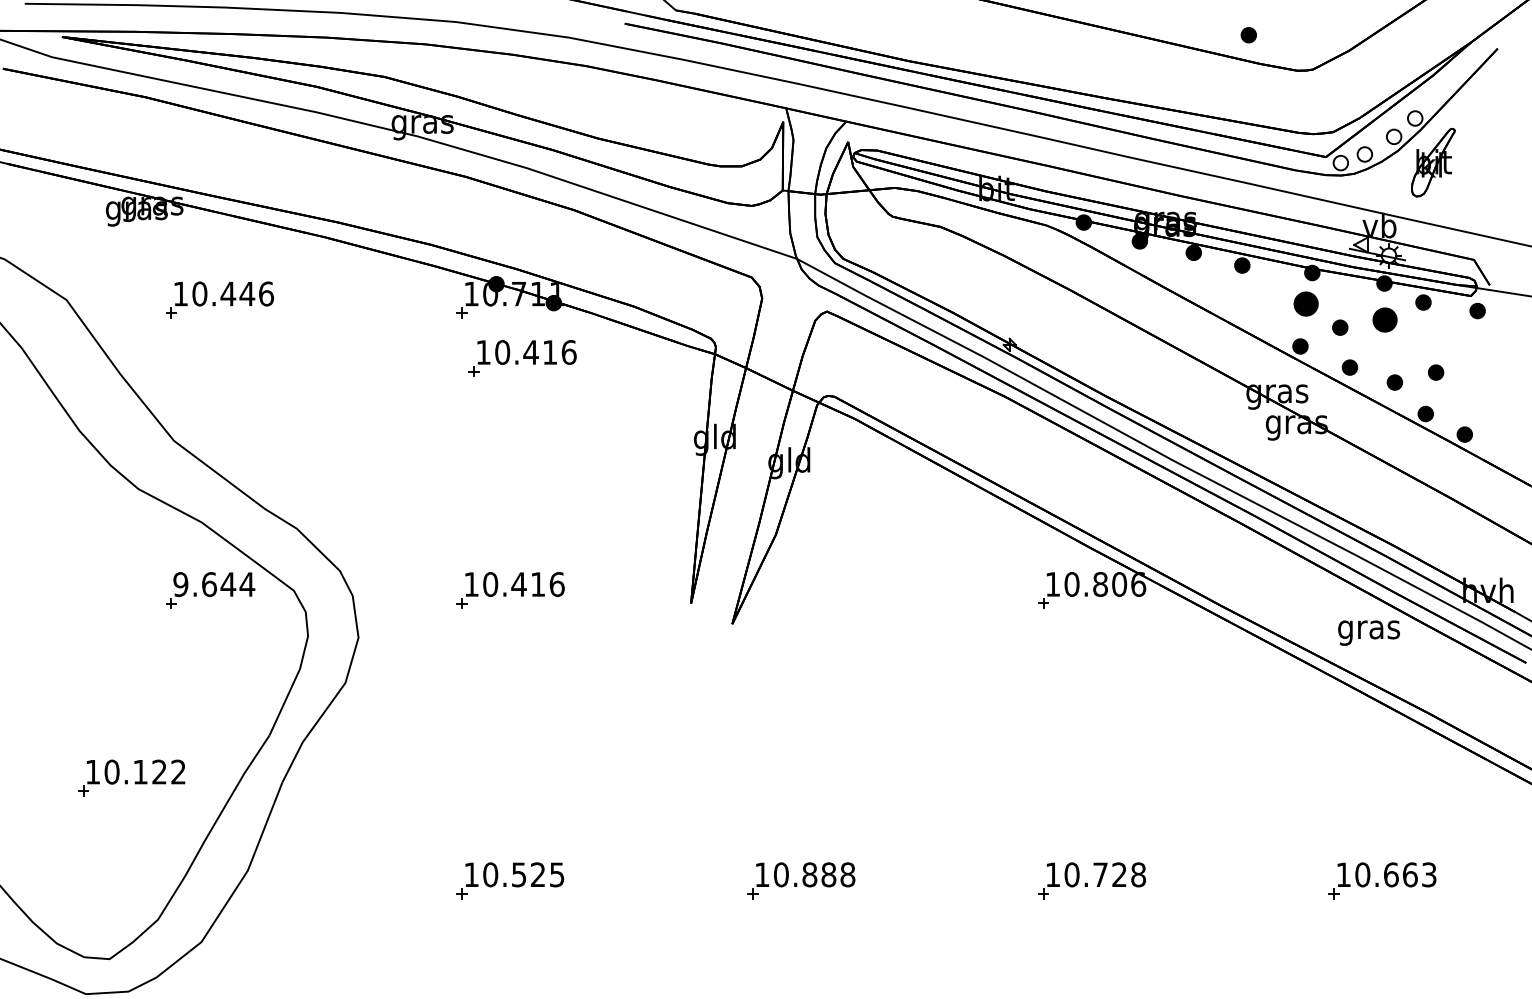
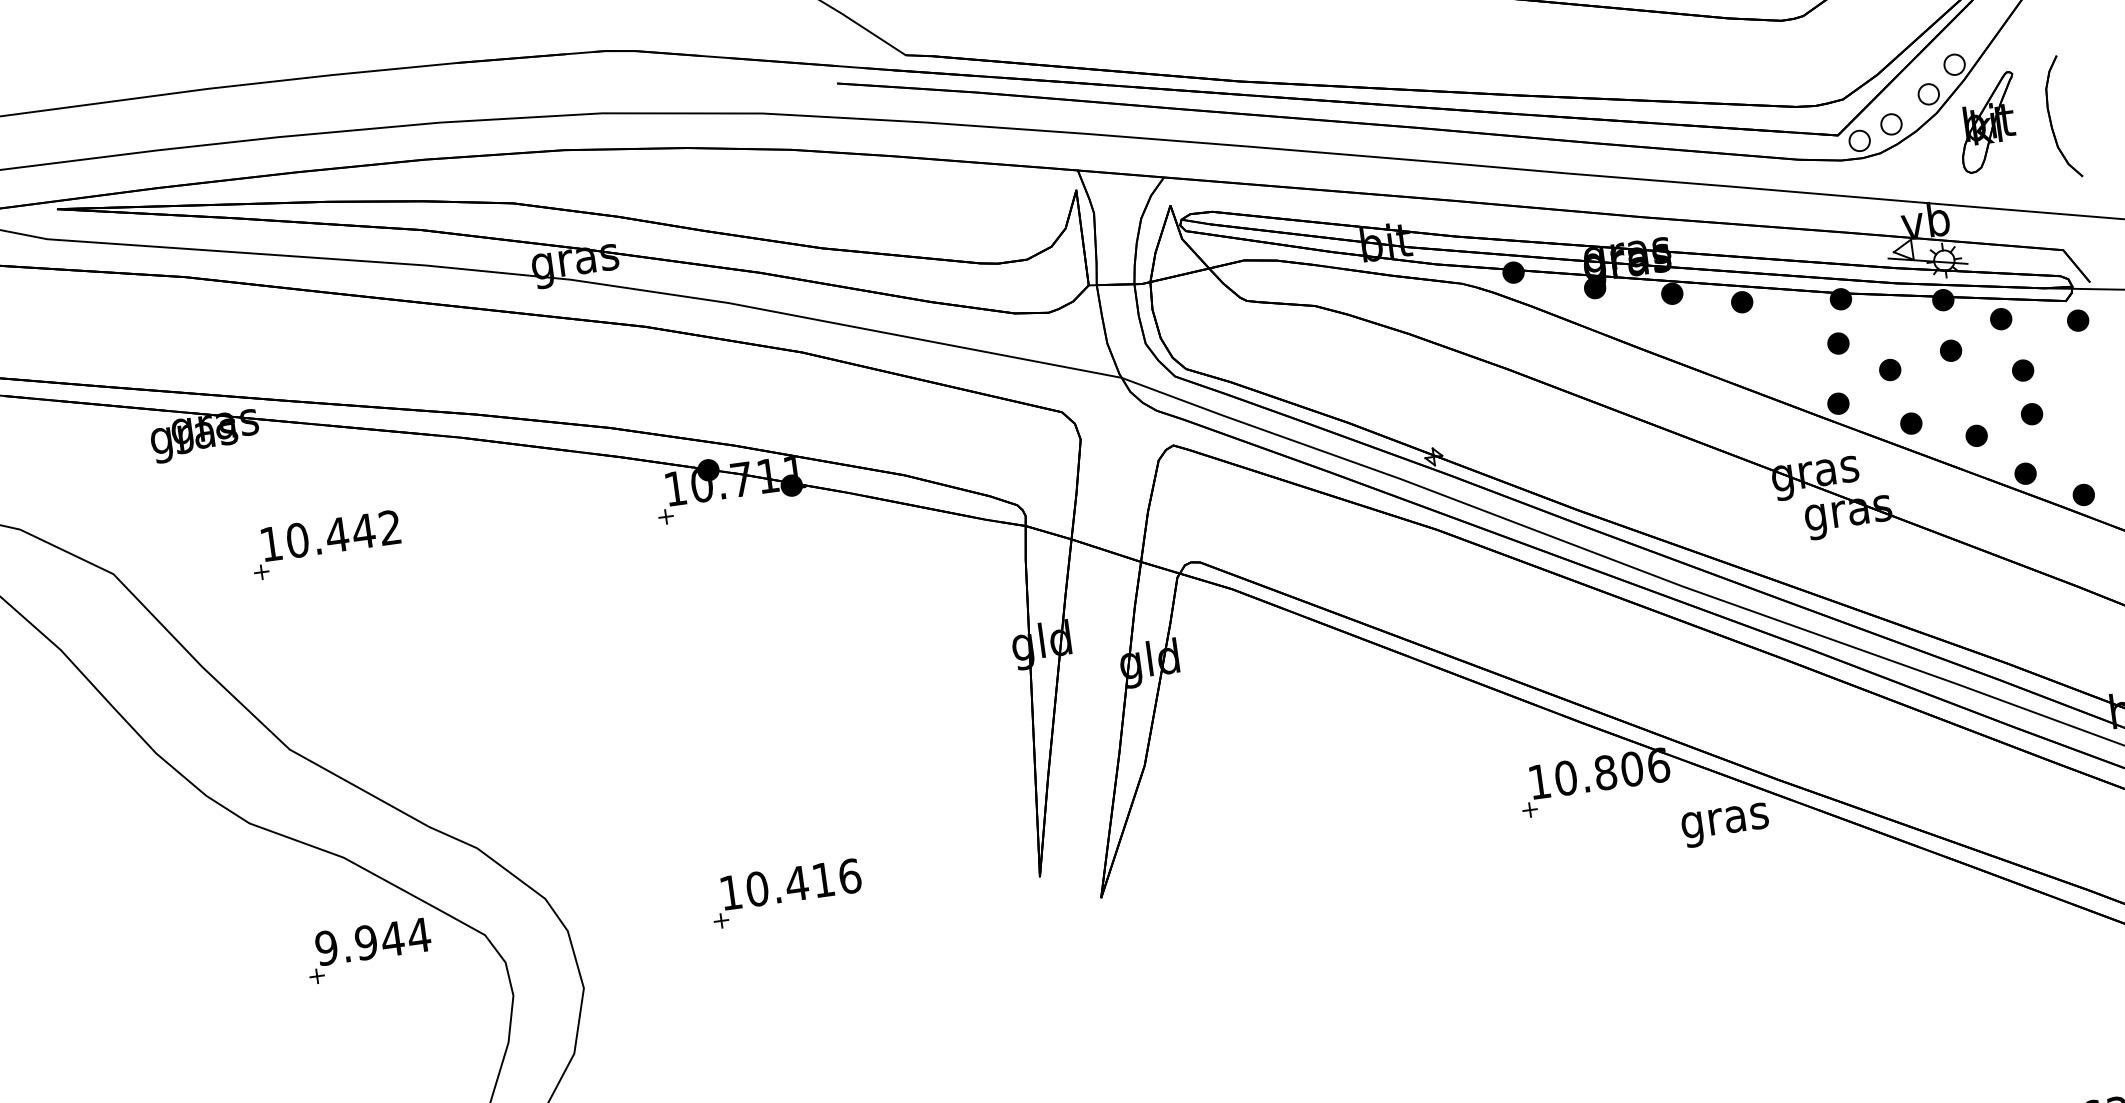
part: (1478, 165) -> (2051, 118), added
text: (266, 293) -> (390, 526), 10.446 -> 10.442
part: (1306, 303) -> (1838, 342), size x0.62
part: (1384, 319) -> (1950, 350), size x0.62
part: (1433, 340) -> (2022, 370), added
part: (522, 358) -> (758, 568), removed
text: (208, 584) -> (365, 942), 9.644 -> 9.944
text: (1368, 632) -> (1724, 824), moved

